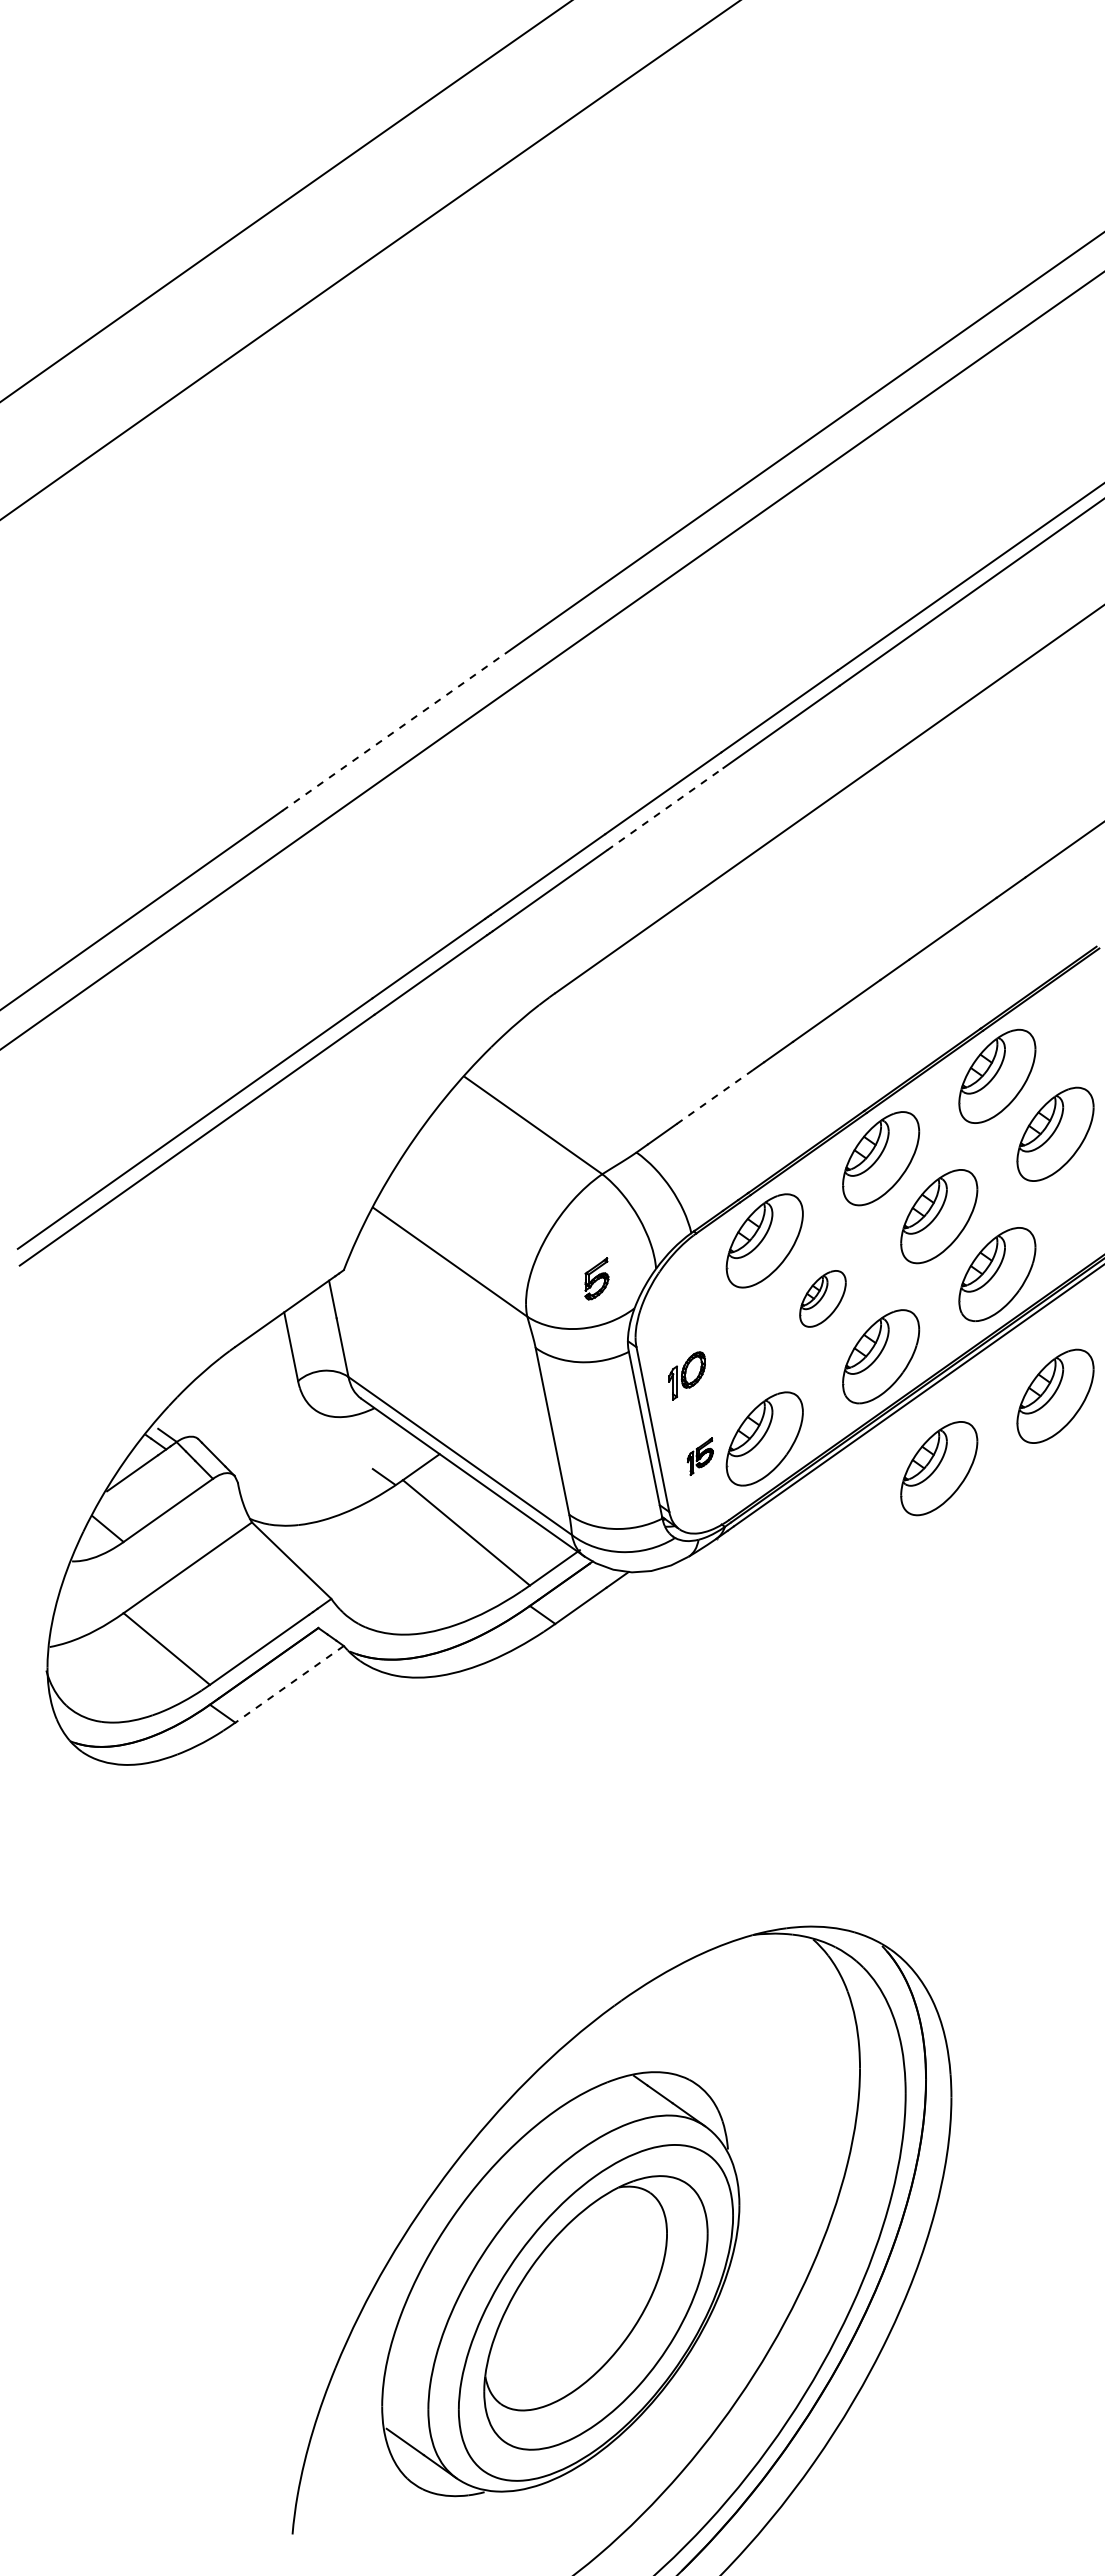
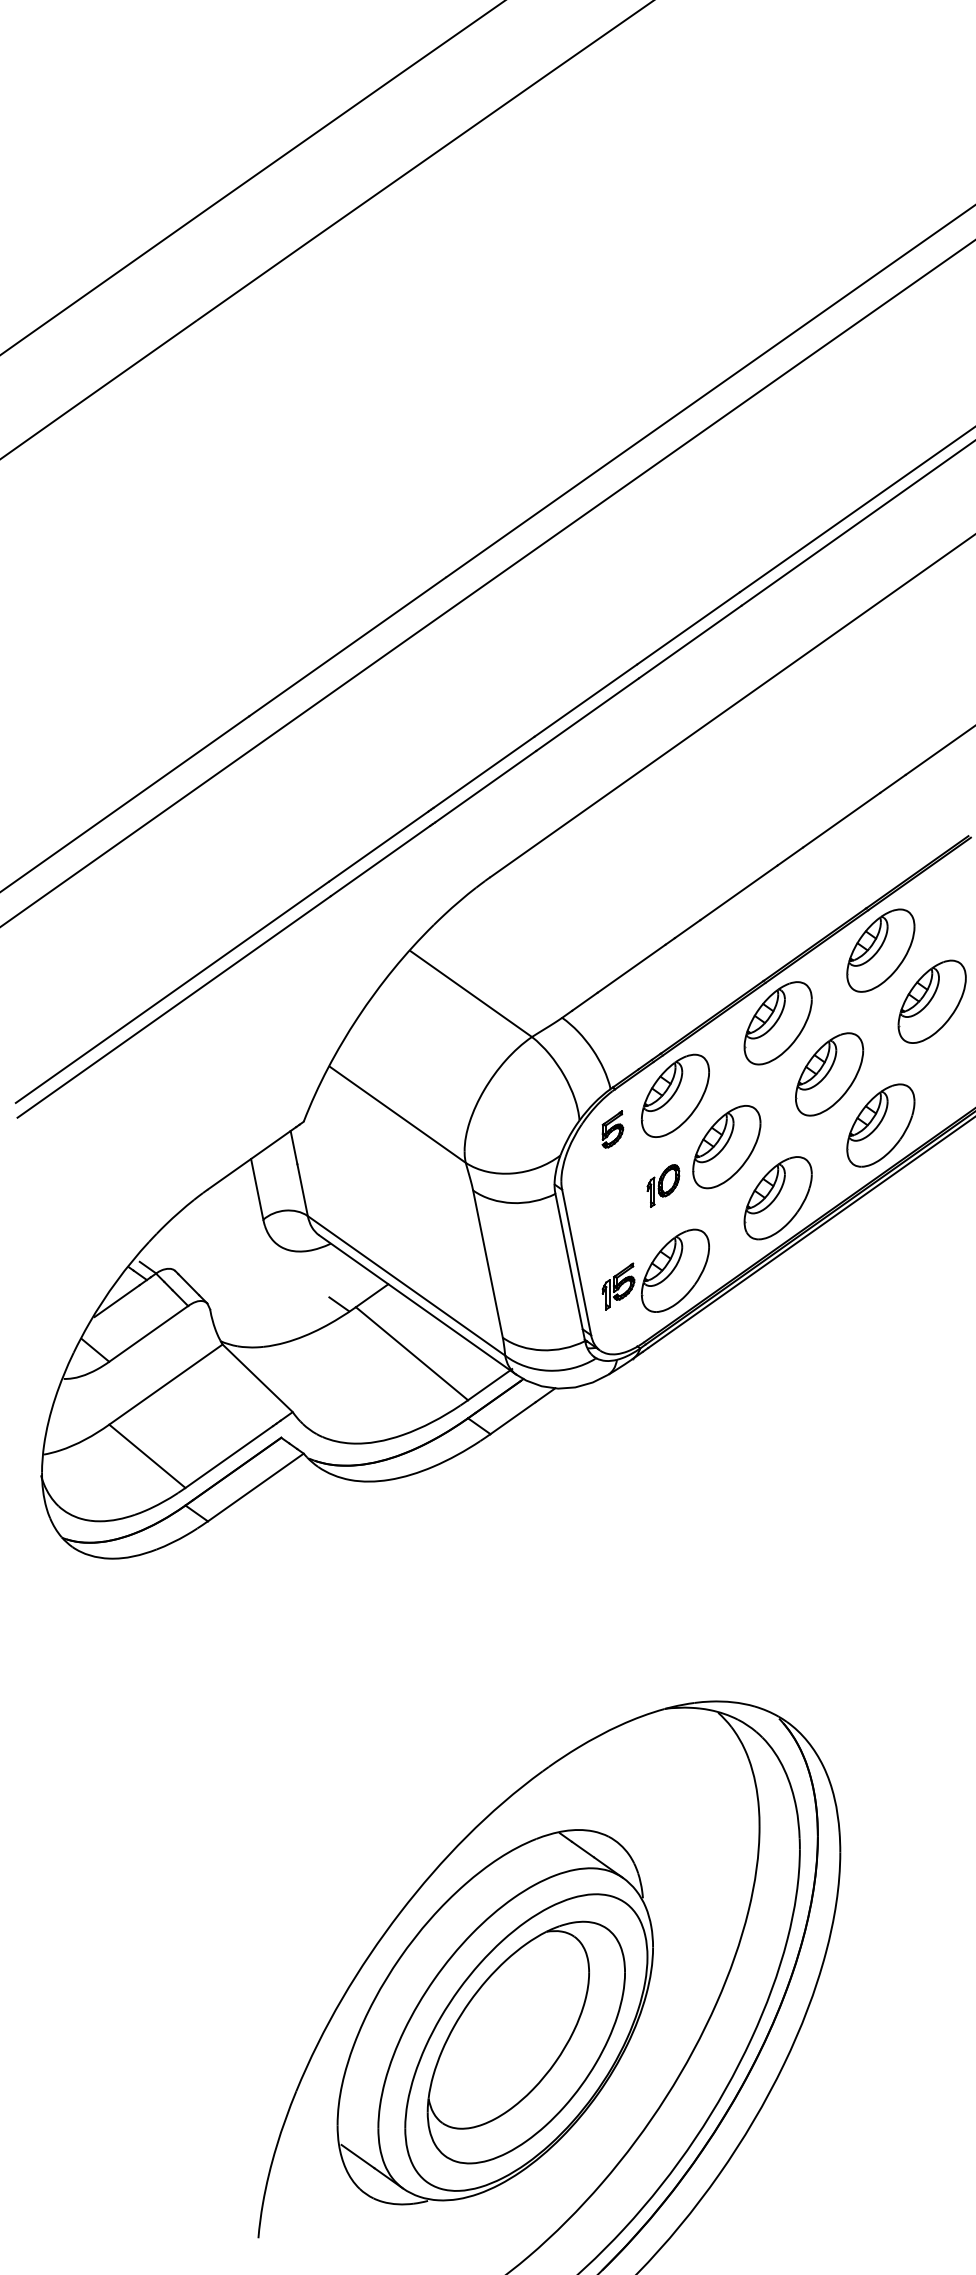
line: (393, 732) -> (347, 646), dashed -> solid
line: (665, 808) -> (587, 714), dashed -> solid
line: (715, 1096) -> (631, 968), dashed -> solid
part: (596, 1278) -> (612, 1129), moved
part: (822, 1298) -> (726, 1146), size x1.67
part: (686, 1375) -> (662, 1185), moved
part: (1055, 1395) -> (932, 1232), removed
part: (700, 1456) -> (618, 1286), size x1.43
part: (939, 1468) -> (829, 1296), removed
line: (289, 1684) -> (255, 1487), dashed -> solid

